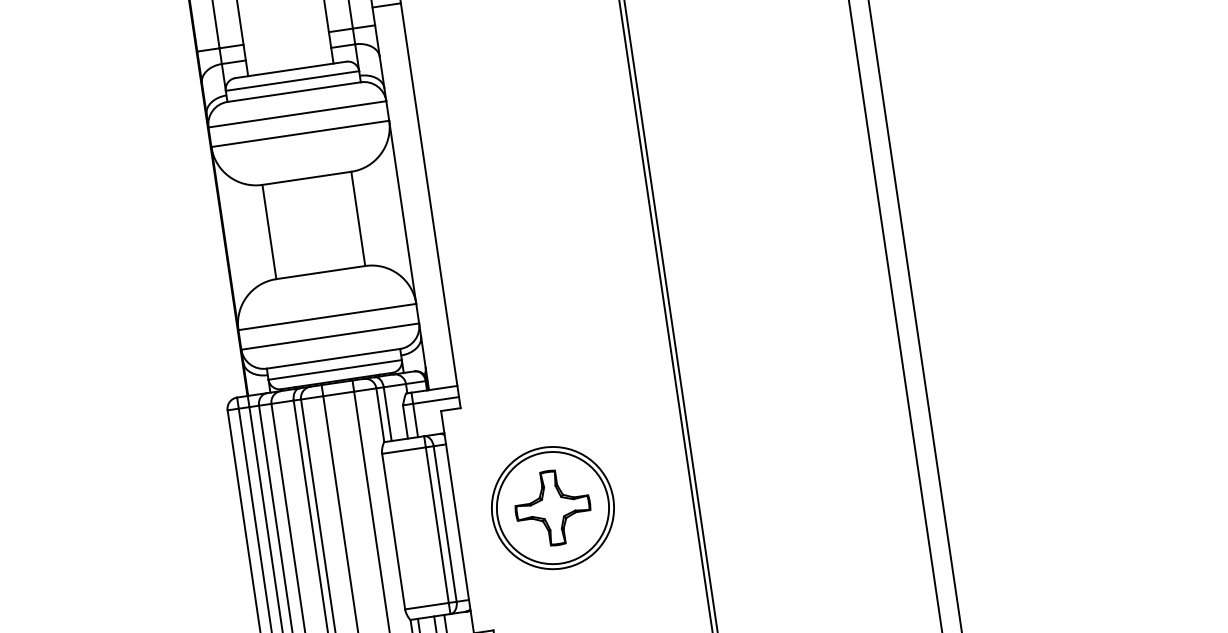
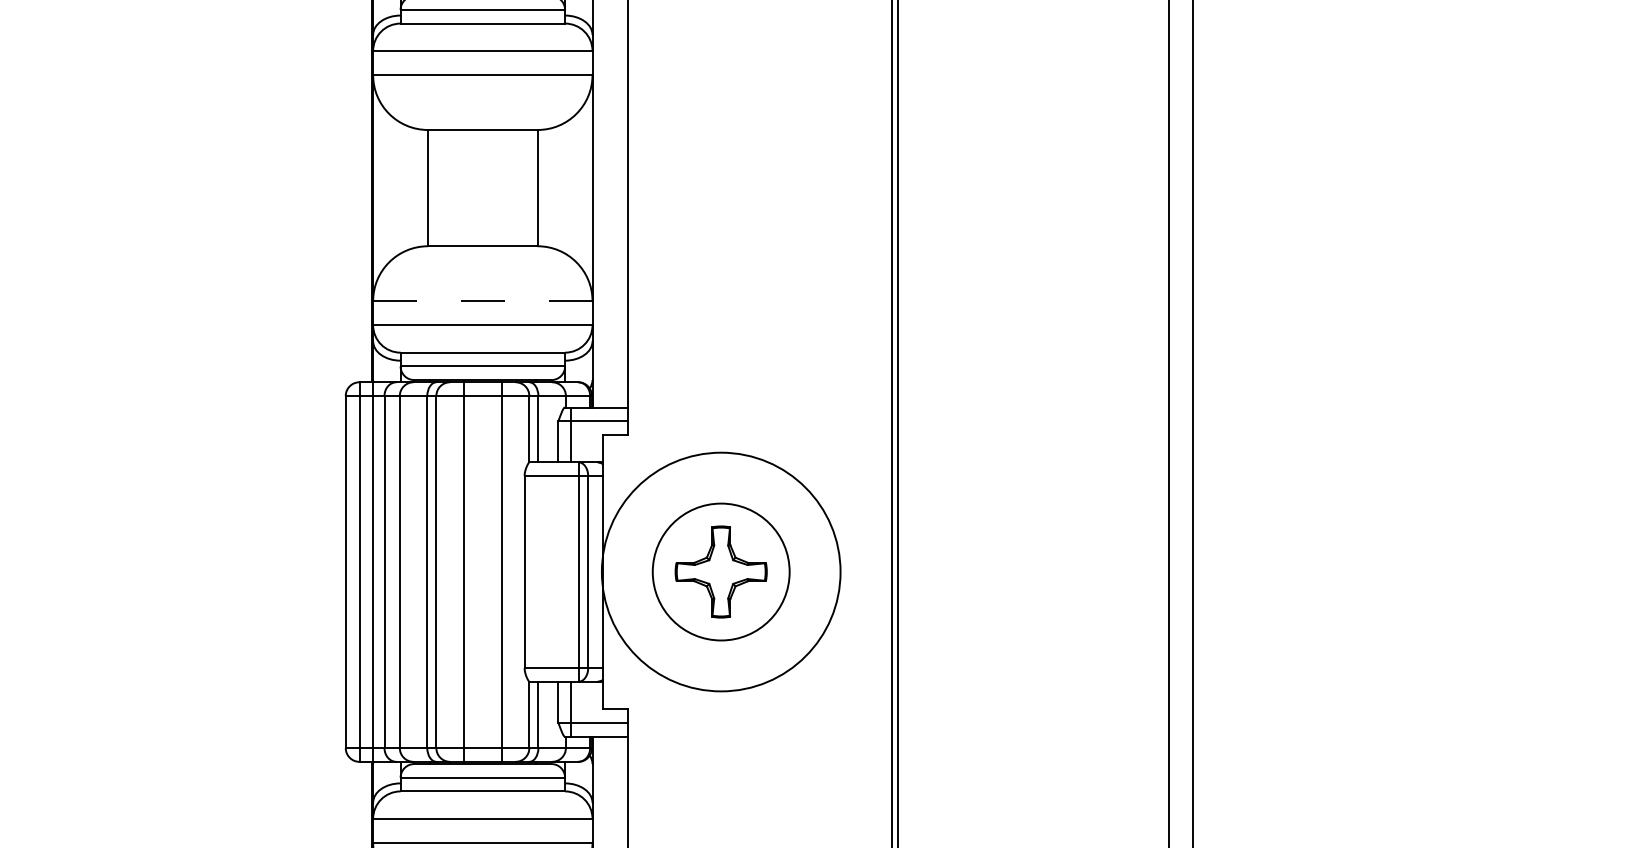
line: (327, 317) -> (482, 301), solid -> dashed
circle: (552, 507) -> (720, 571), size x1.6

